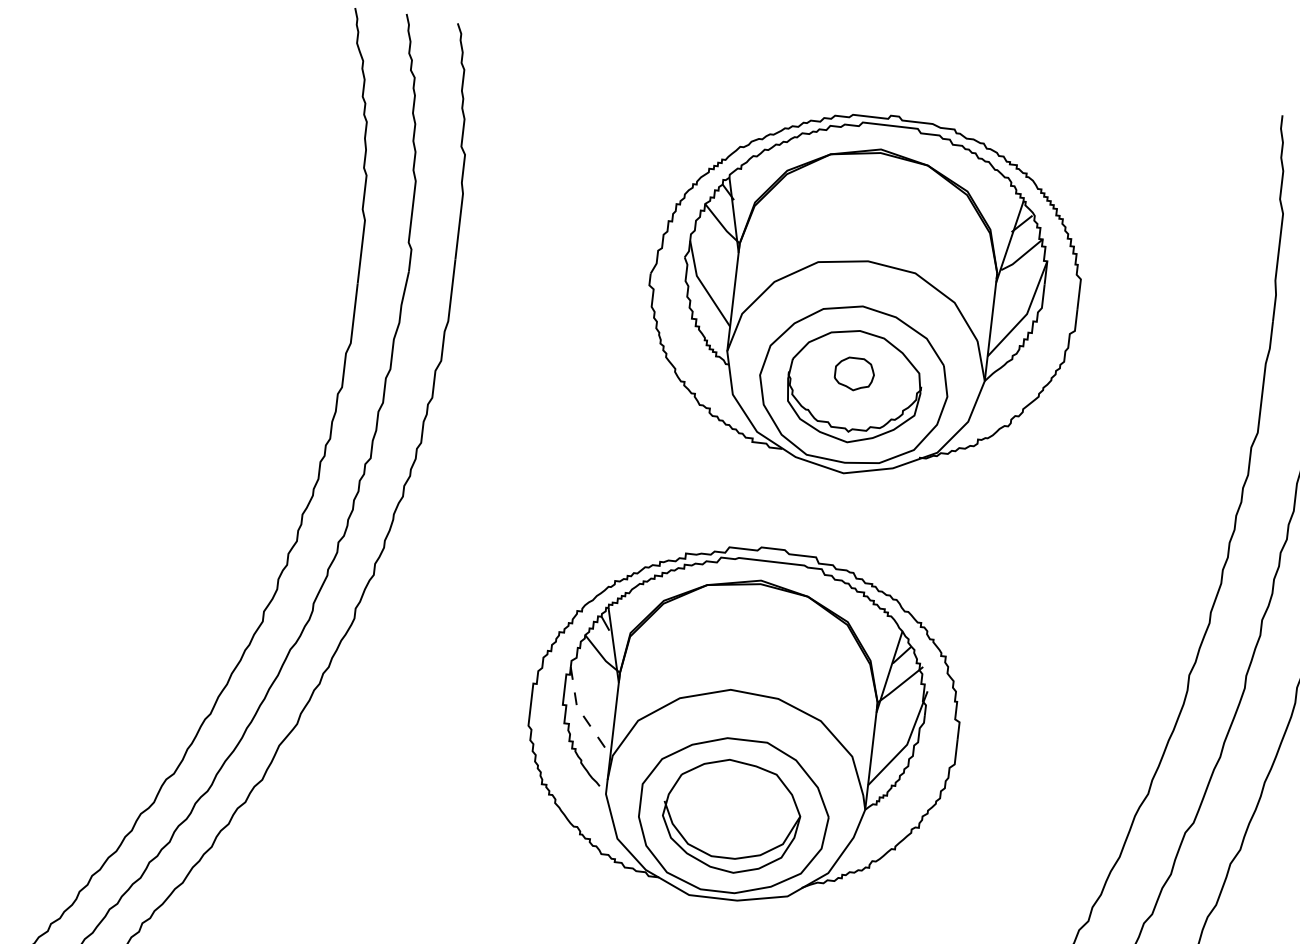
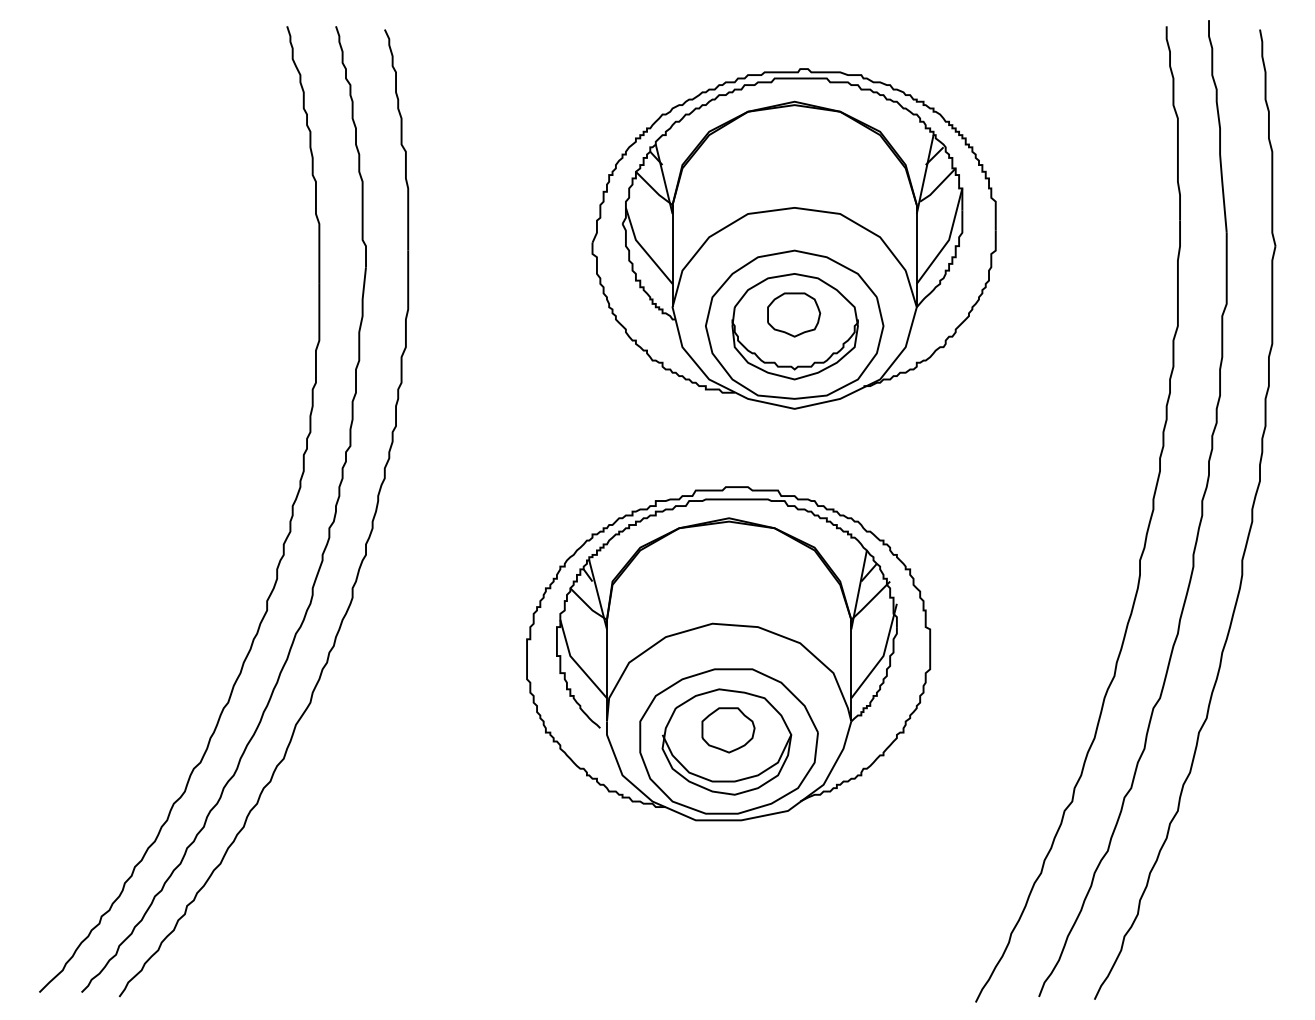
part: (854, 373) -> (794, 314), size x1.43
line: (582, 714) -> (576, 662), dashed -> solid
part: (734, 804) -> (728, 730), added

